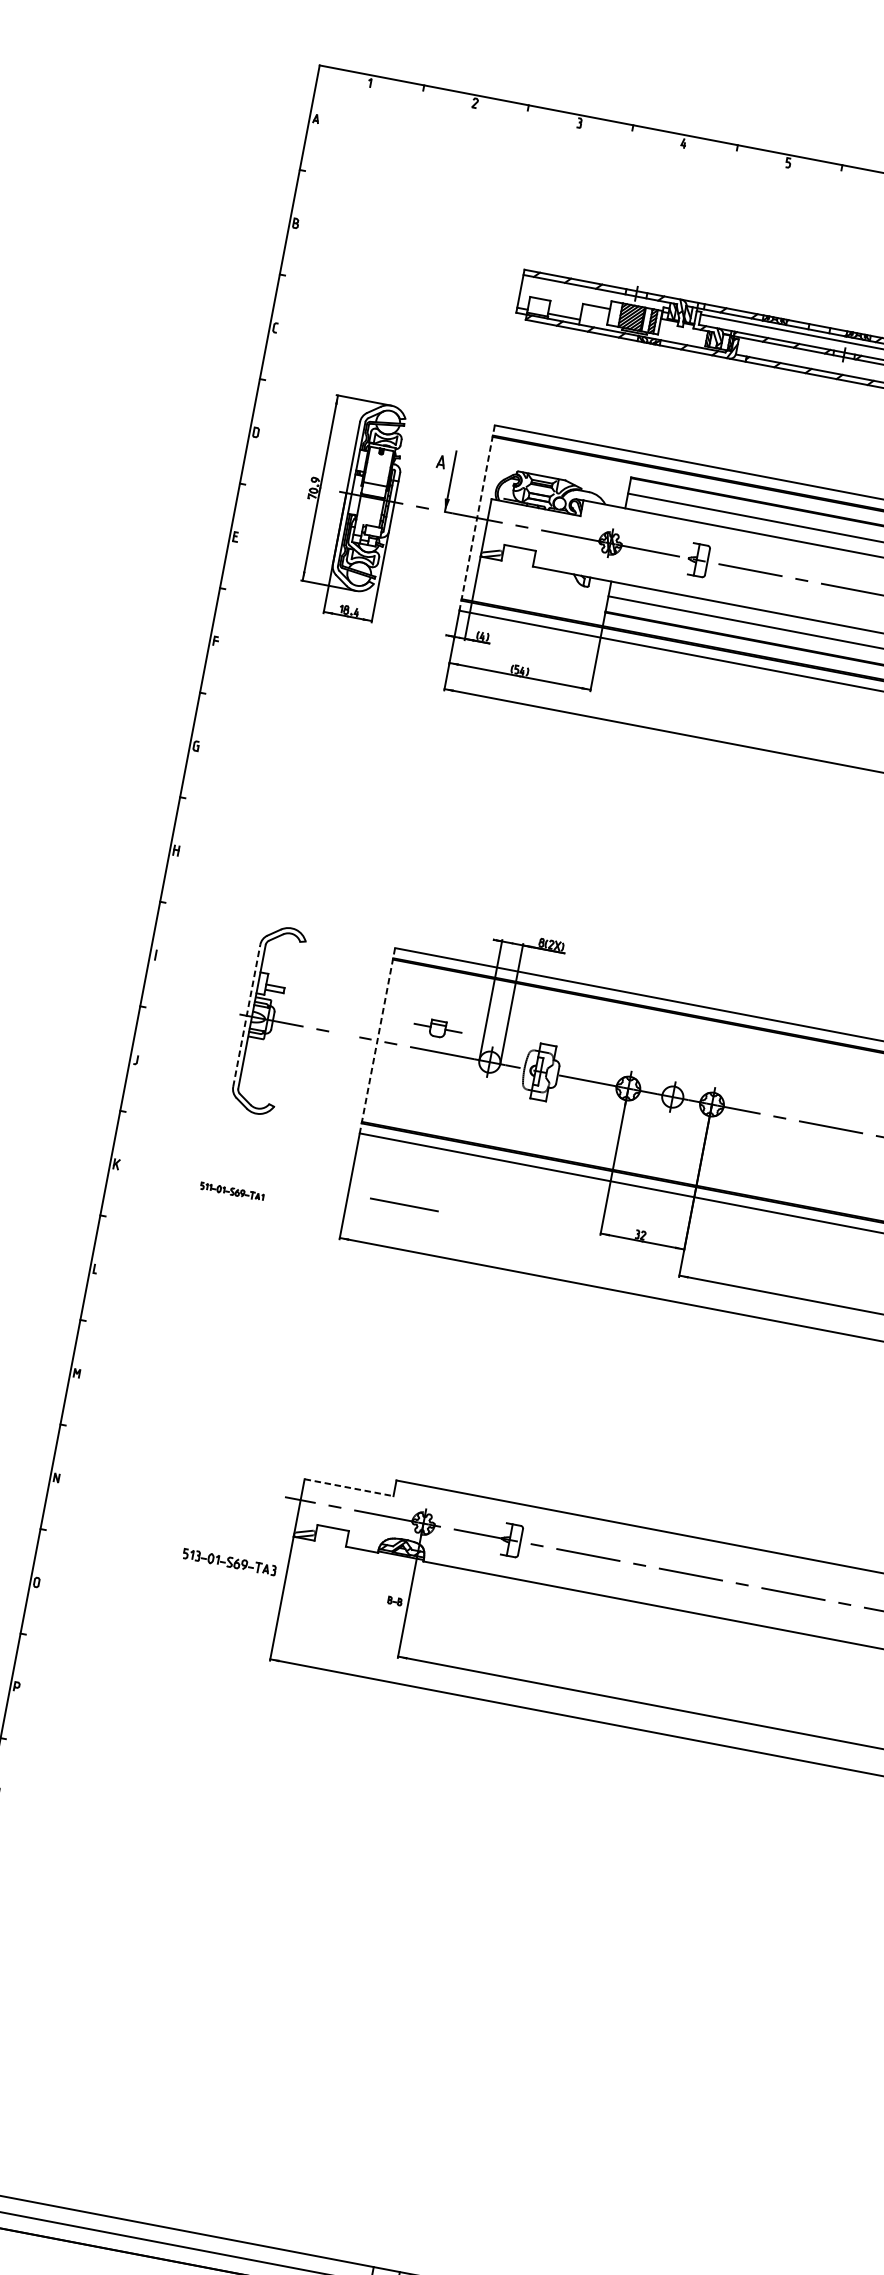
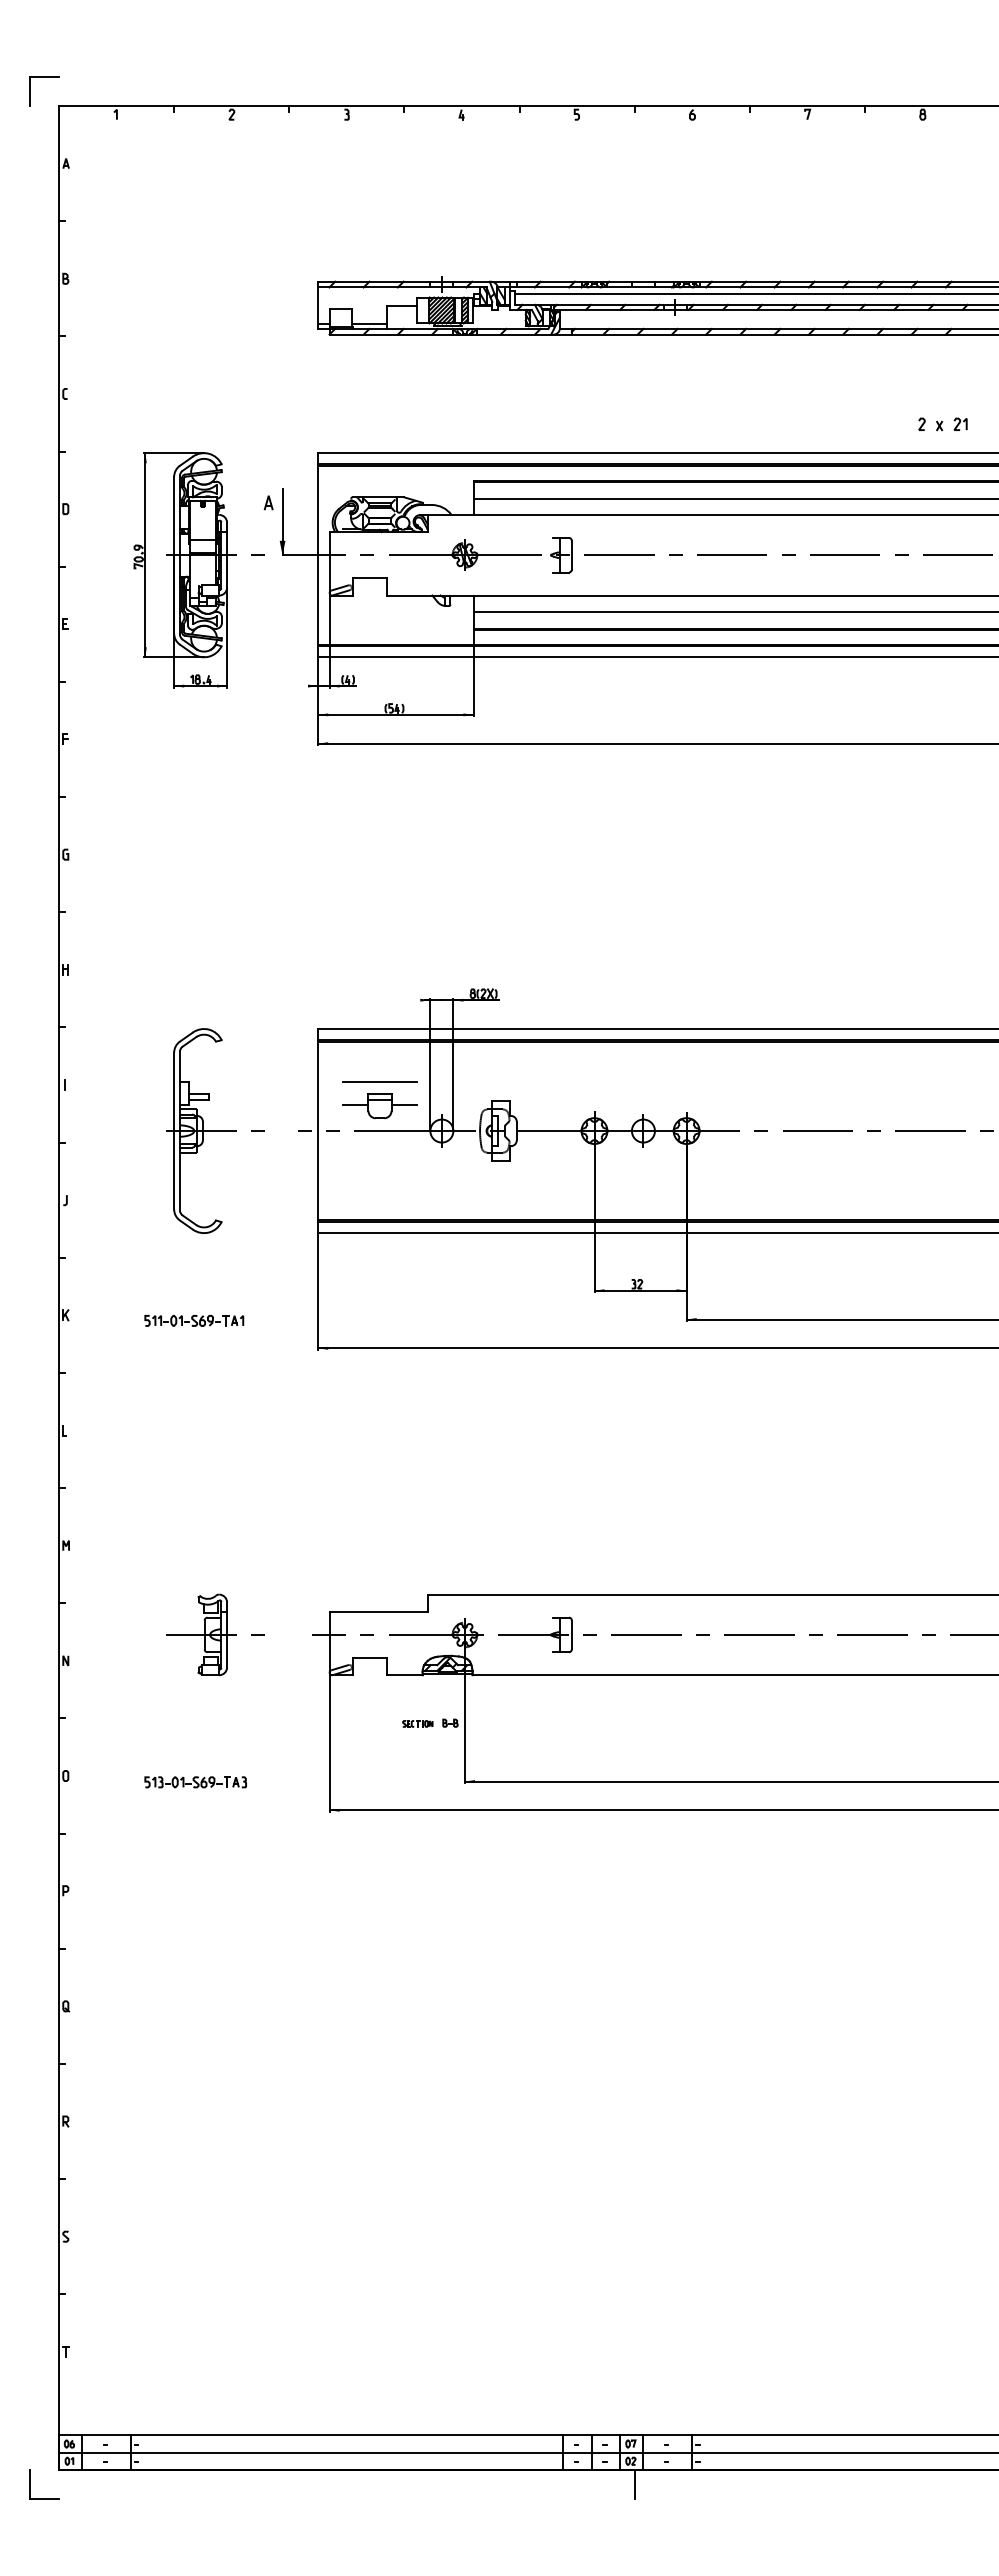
part: (311, 37) -> (44, 77), added
line: (477, 518) -> (318, 555), dashed -> solid
line: (247, 1015) -> (174, 1130), dashed -> solid
part: (437, 1029) -> (379, 1106), size x1.43
line: (377, 1041) -> (318, 1131), dashed -> solid
part: (232, 1191) -> (194, 1320), size x1.43
line: (404, 1204) -> (379, 1081), moved
part: (197, 1479) -> (215, 1634), added
line: (349, 1487) -> (378, 1611), dashed -> solid
part: (229, 1562) -> (195, 1782), moved
part: (365, 1595) -> (417, 1723), added

